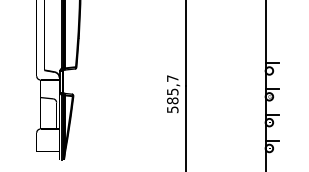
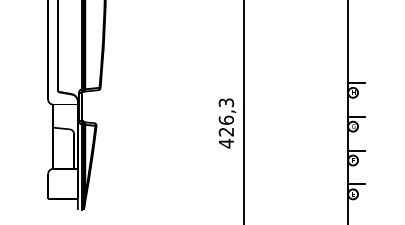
text: (172, 94) -> (226, 123), 585,7 -> 426,3

